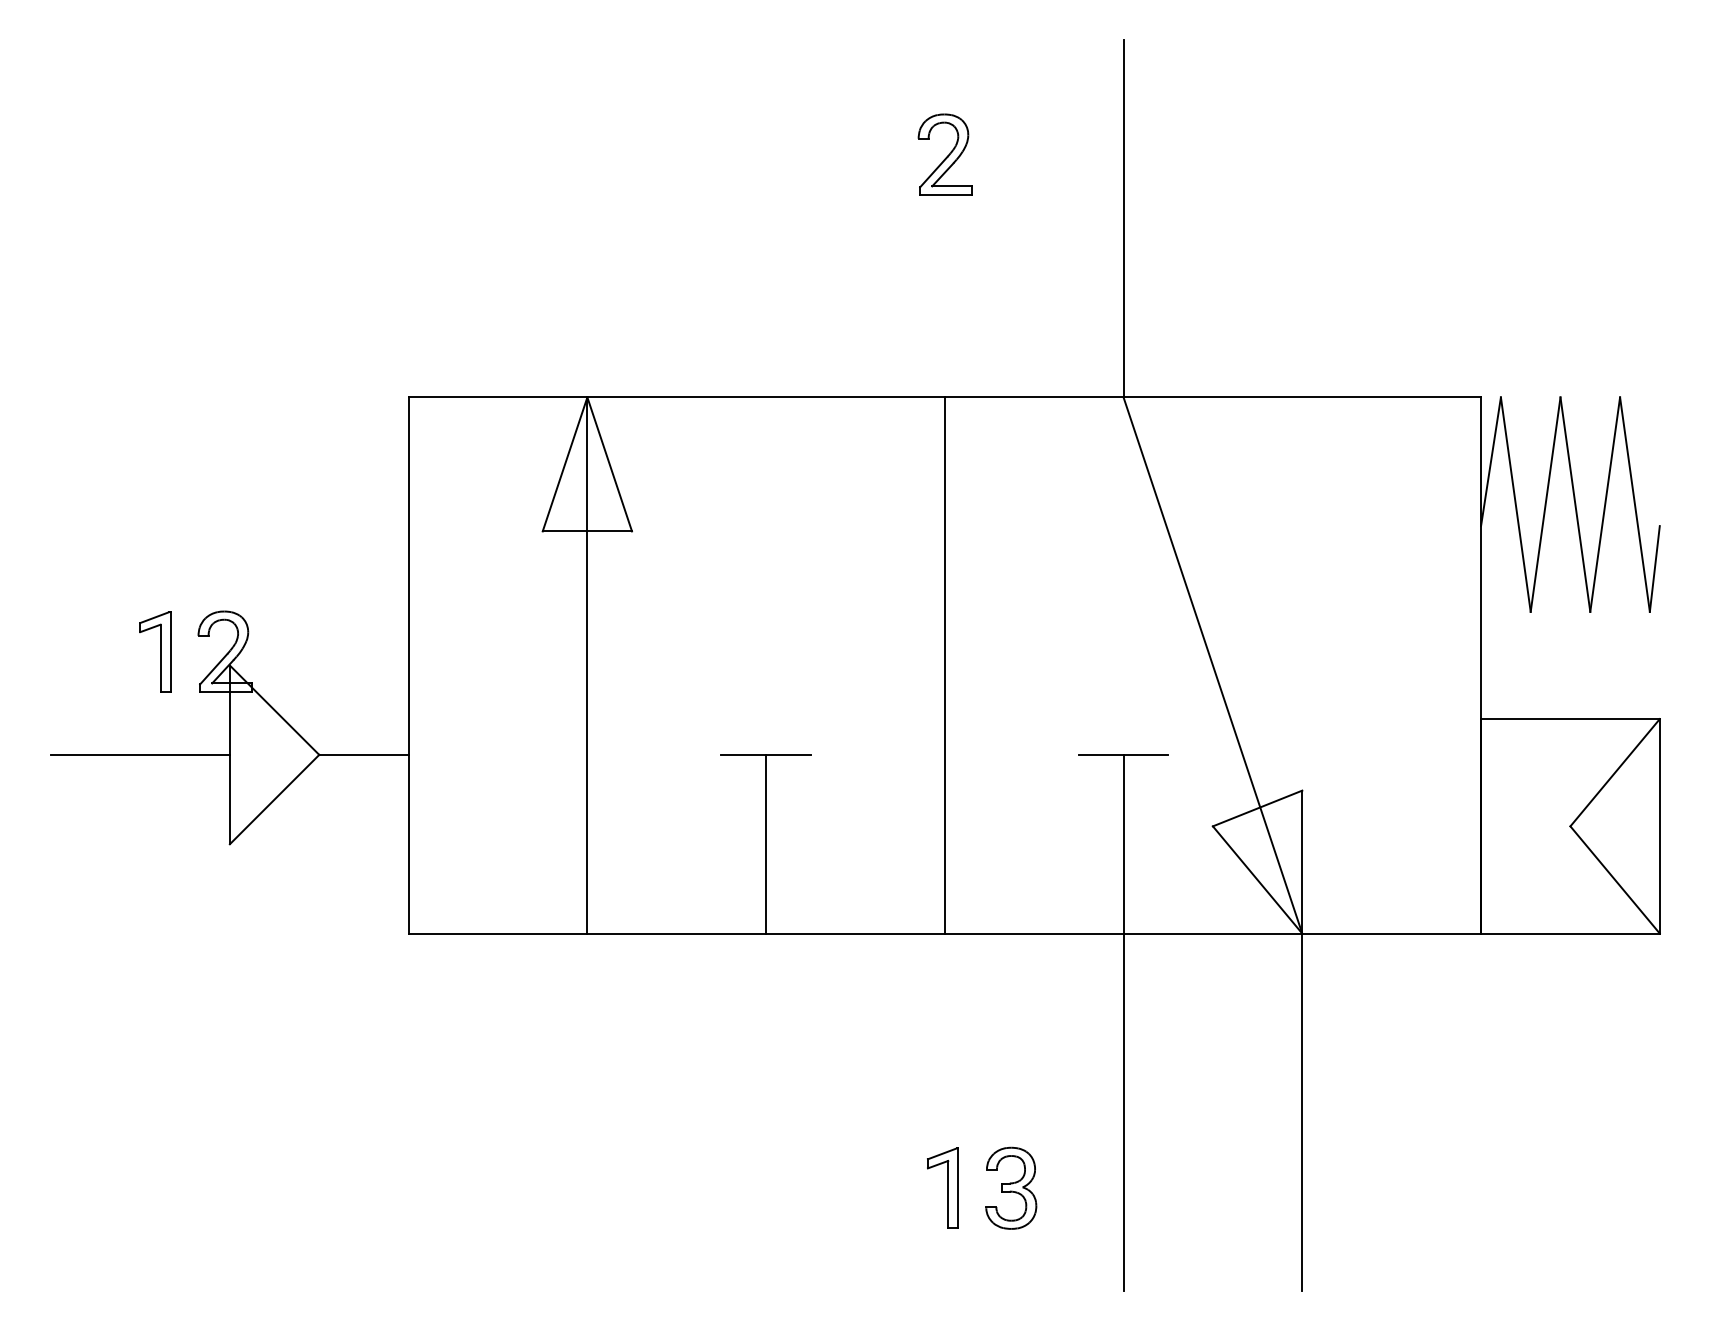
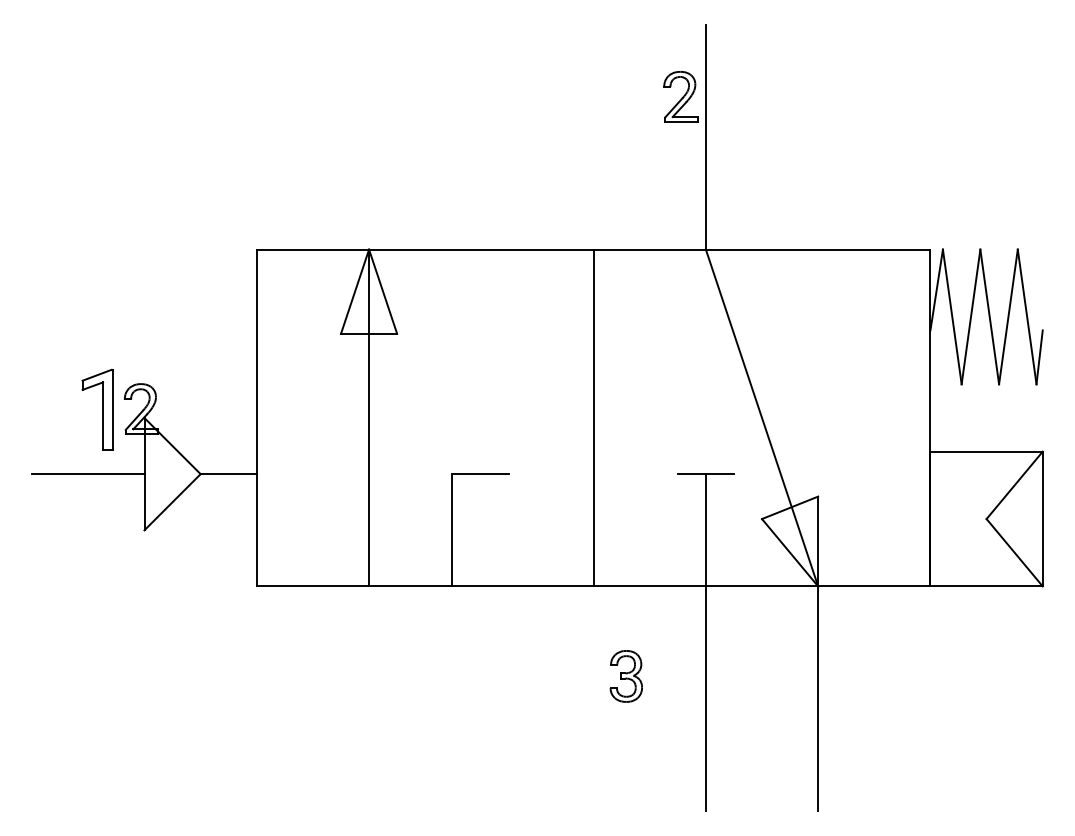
part: (944, 153) -> (680, 96), moved
part: (155, 650) -> (97, 408), size x1.6
line: (766, 844) -> (452, 530), moved
part: (943, 1186) -> (592, 745), removed
part: (1009, 1188) -> (625, 676), moved

